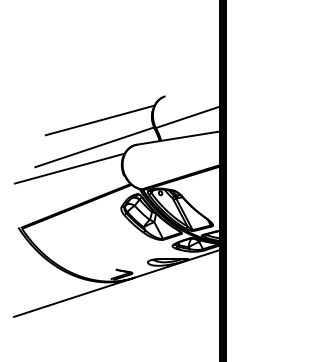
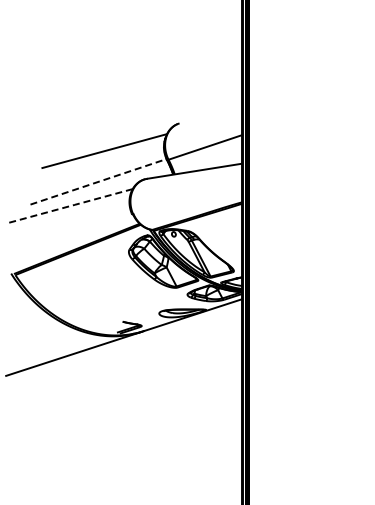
line: (94, 147) -> (98, 181), solid -> dashed
line: (69, 168) -> (69, 206), solid -> dashed

